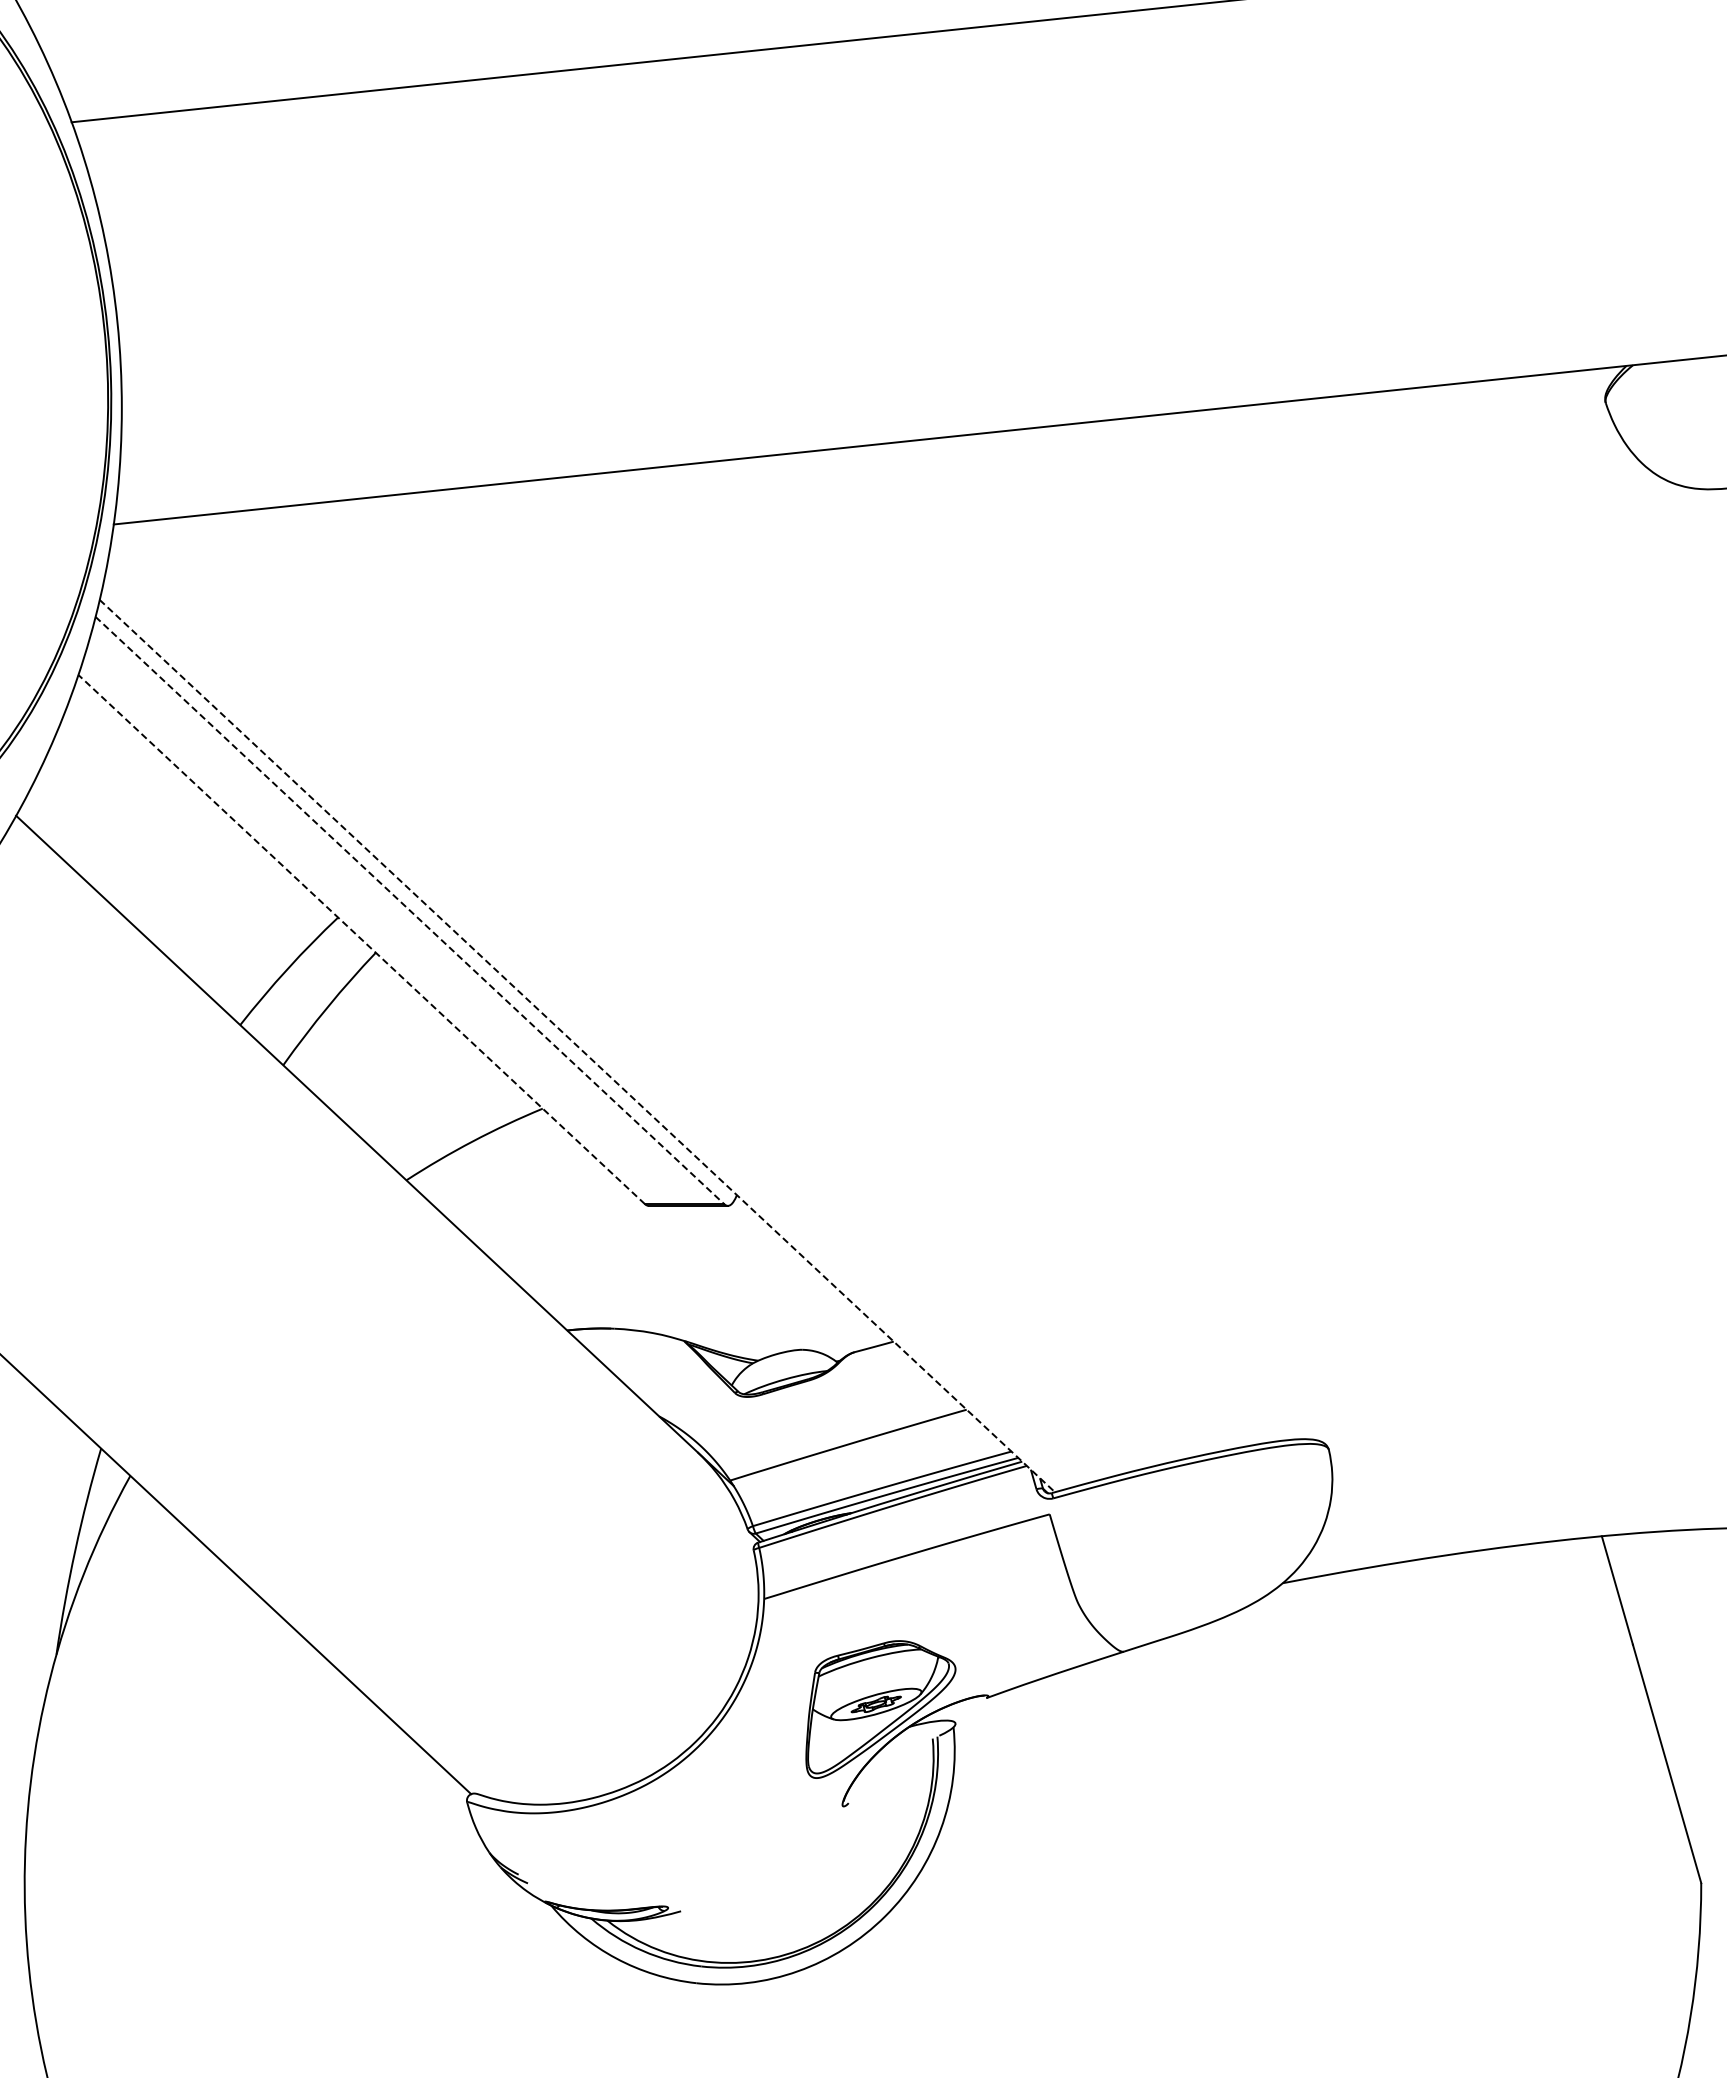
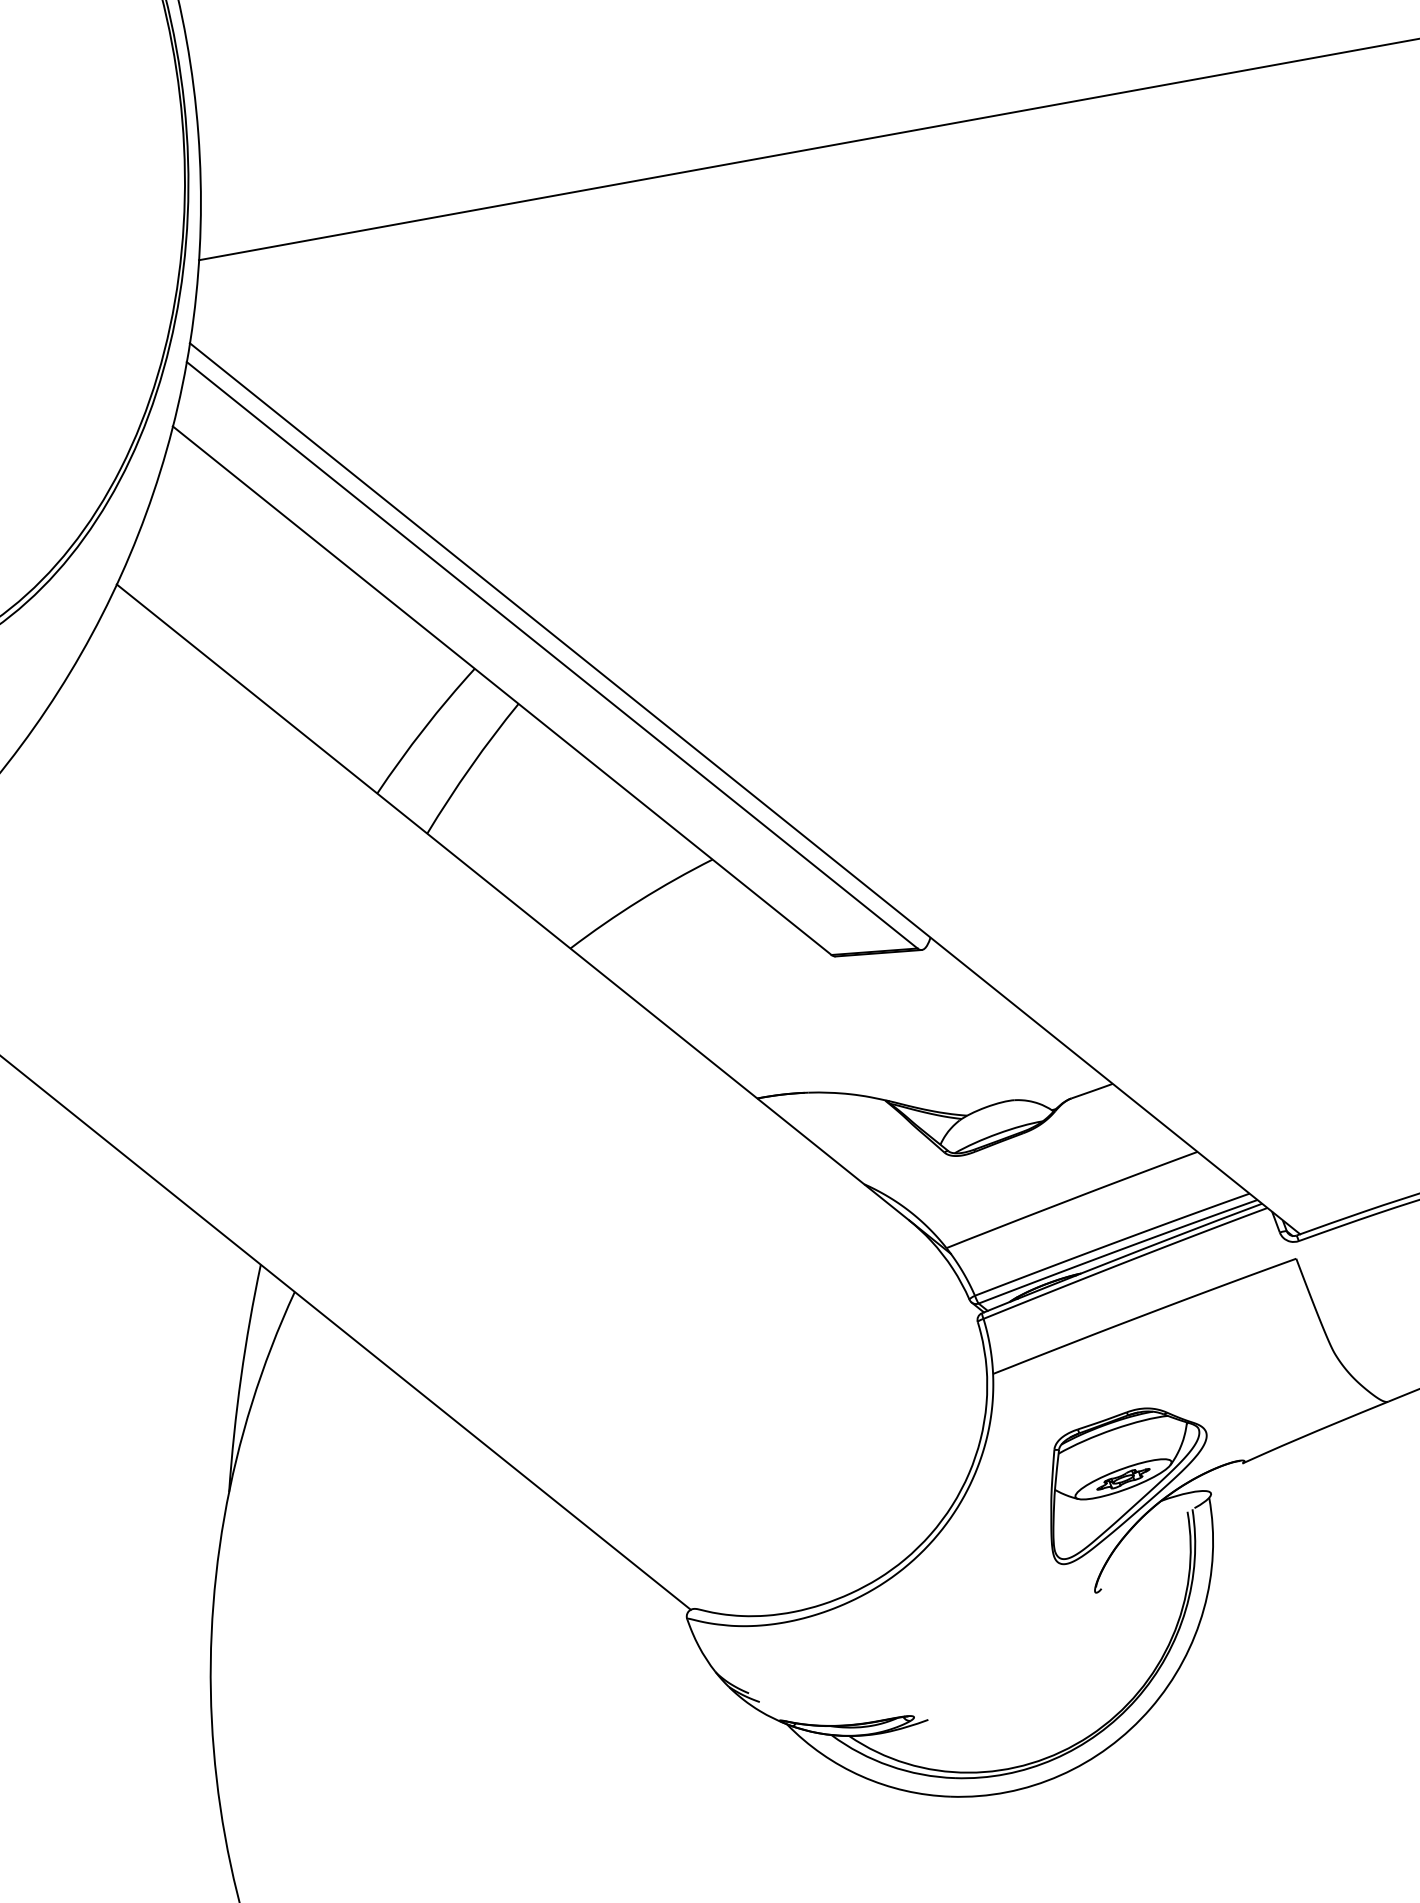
line: (410, 910) -> (552, 655), dashed -> solid
line: (361, 939) -> (501, 690), dashed -> solid
line: (577, 1046) -> (745, 789), dashed -> solid

